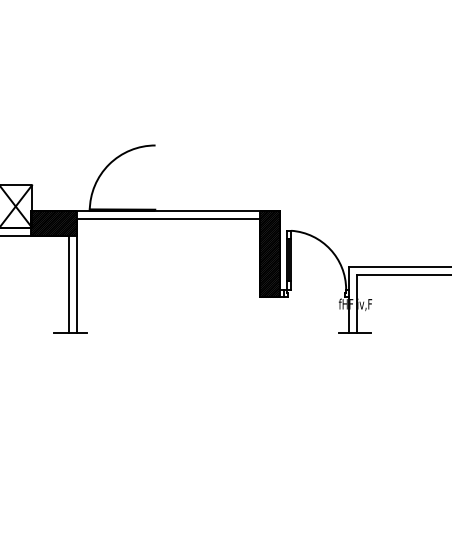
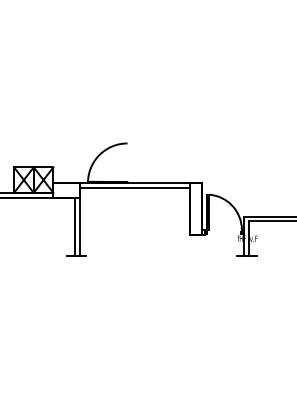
hatch: (53, 222) -> (66, 189), removed
hatch: (270, 253) -> (196, 208), removed

